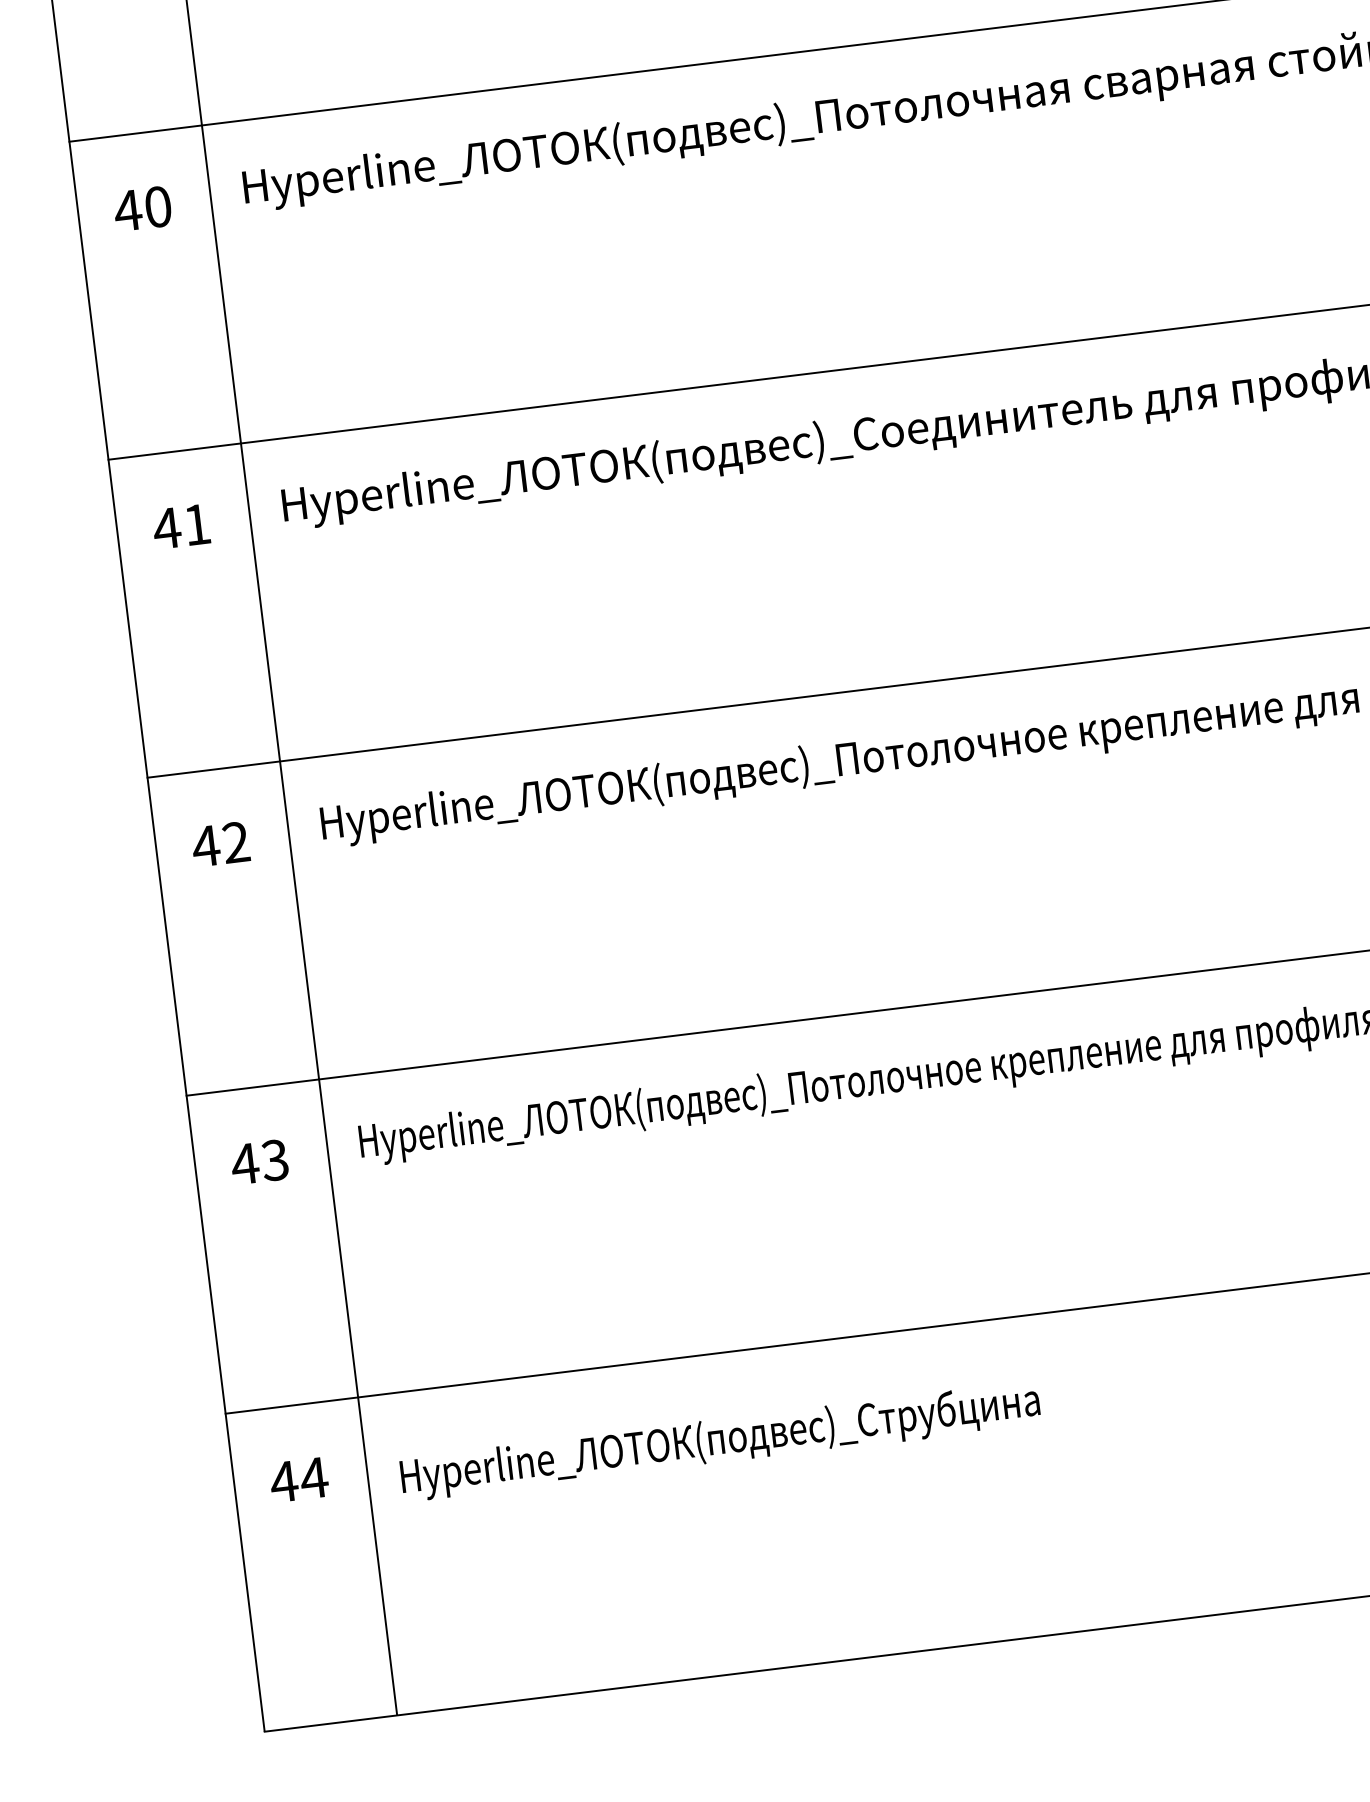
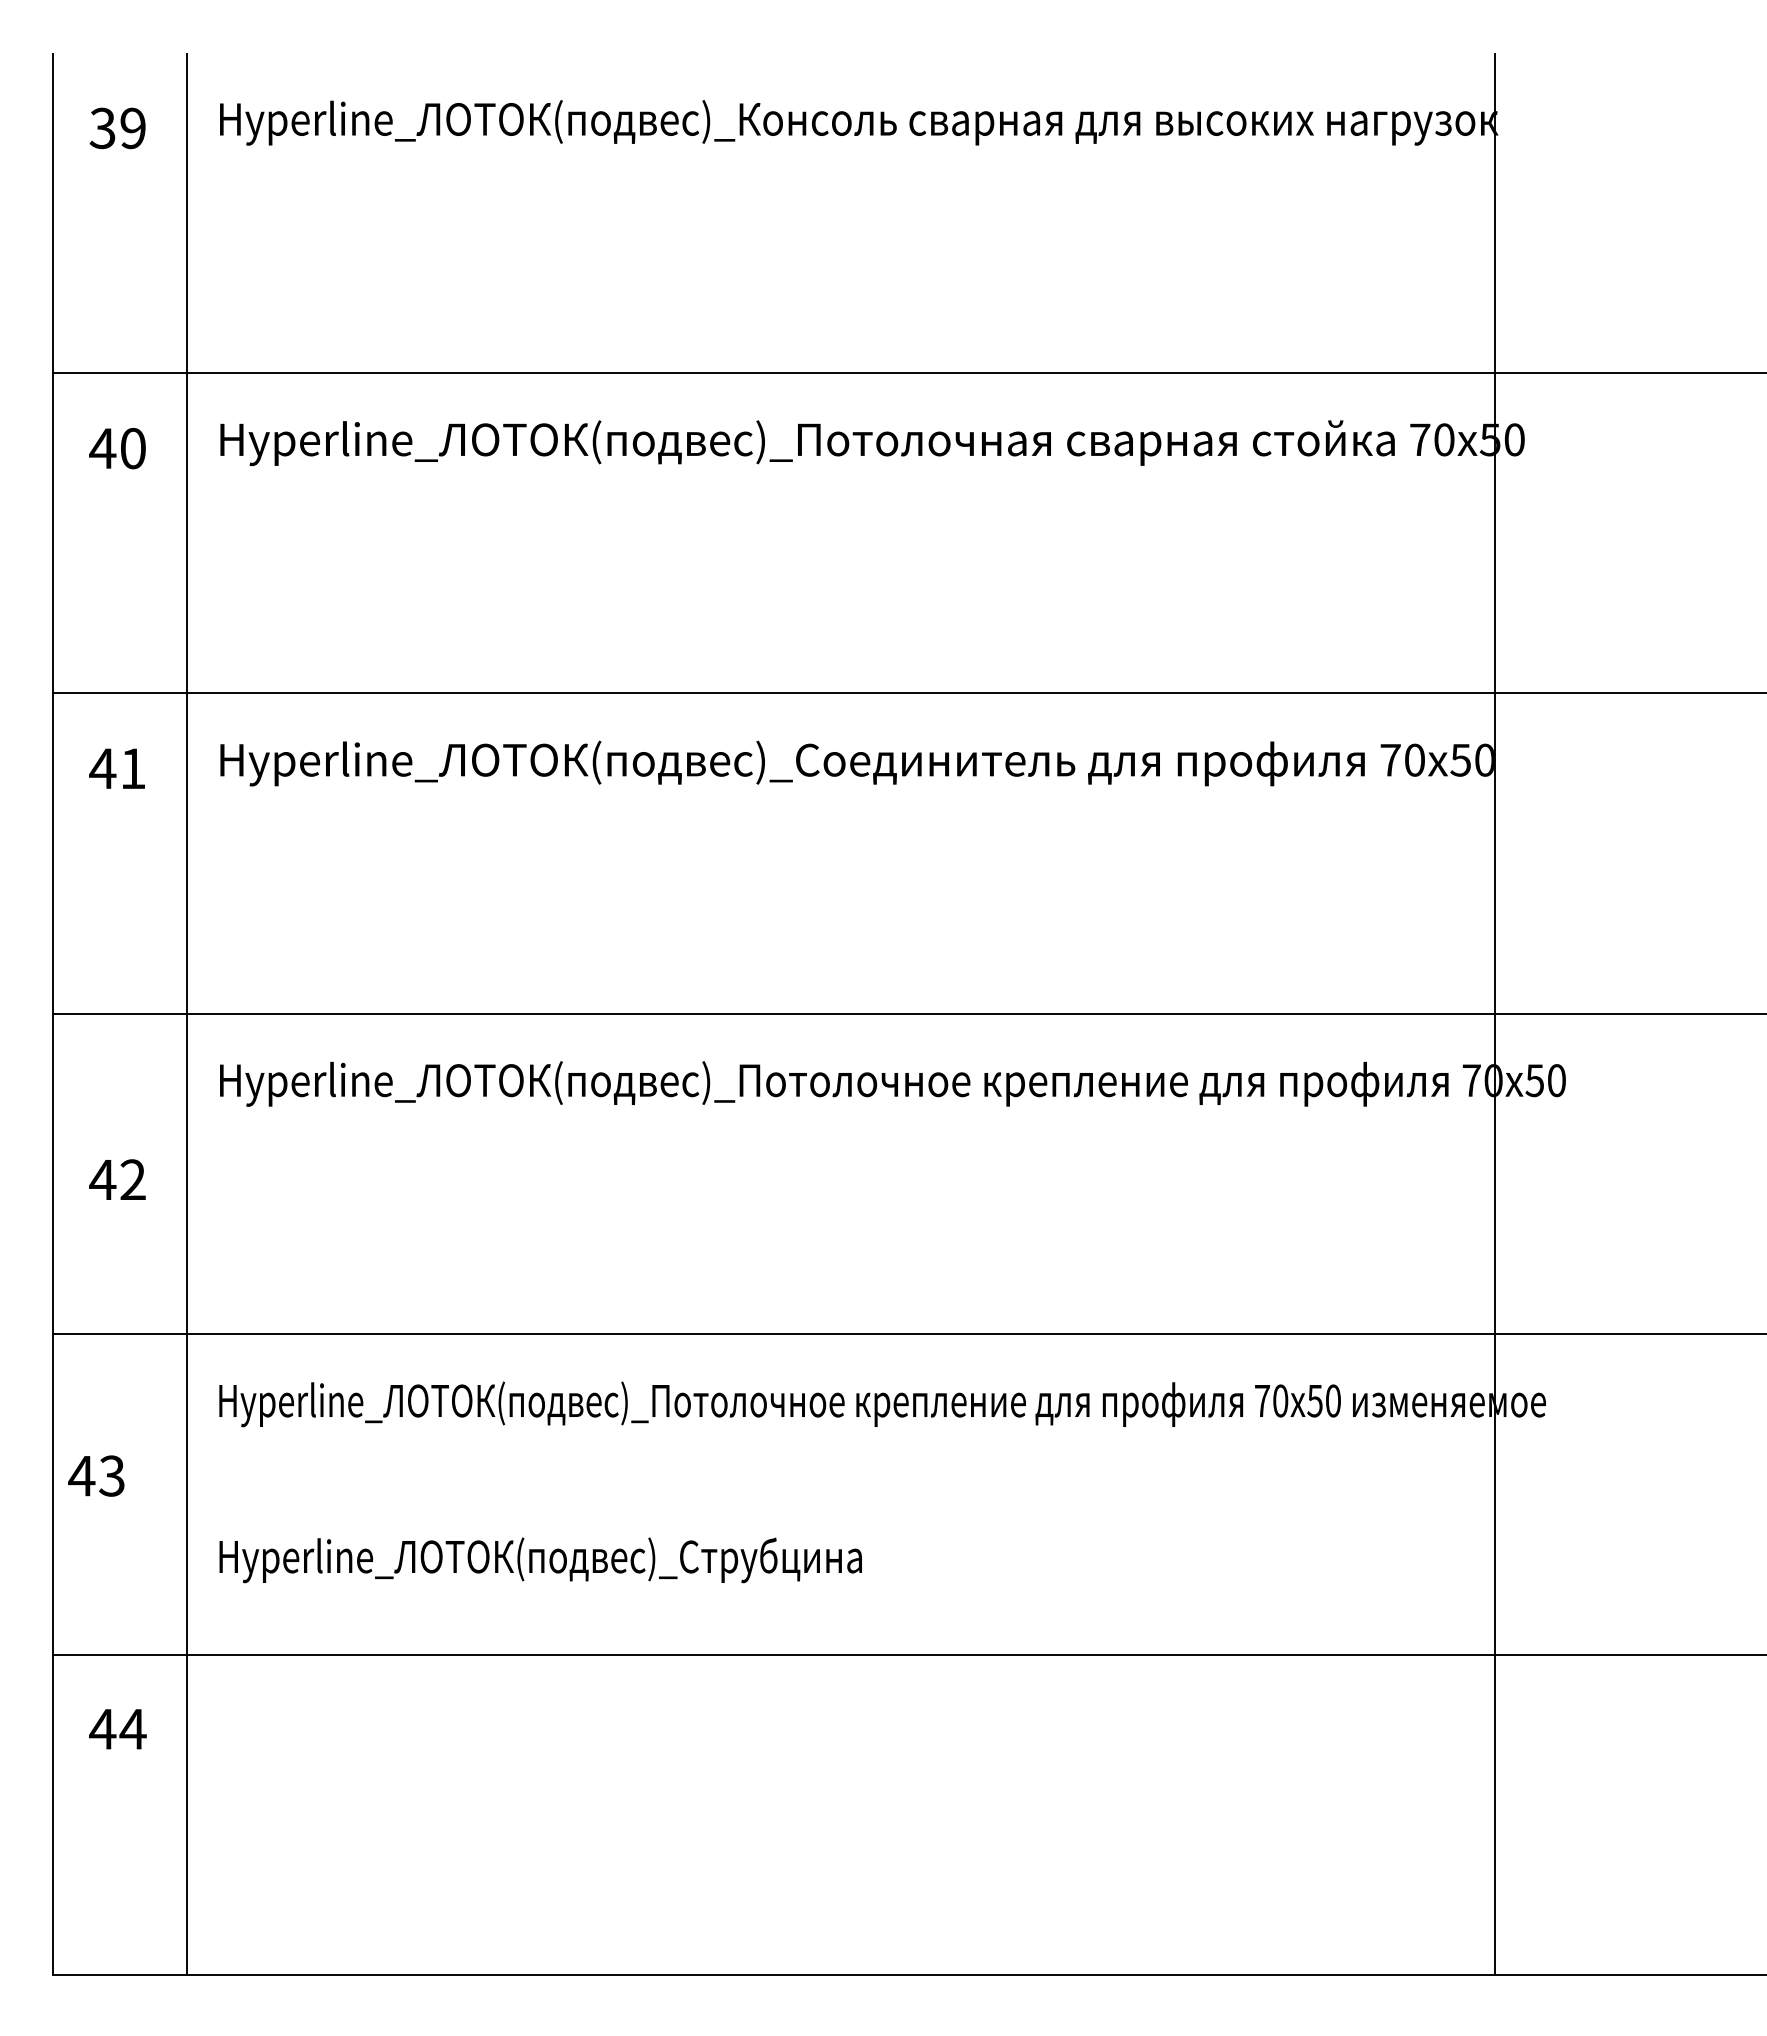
text: (220, 844) -> (117, 1179), moved
text: (259, 1161) -> (96, 1475), moved
text: (720, 1441) -> (540, 1560), moved

